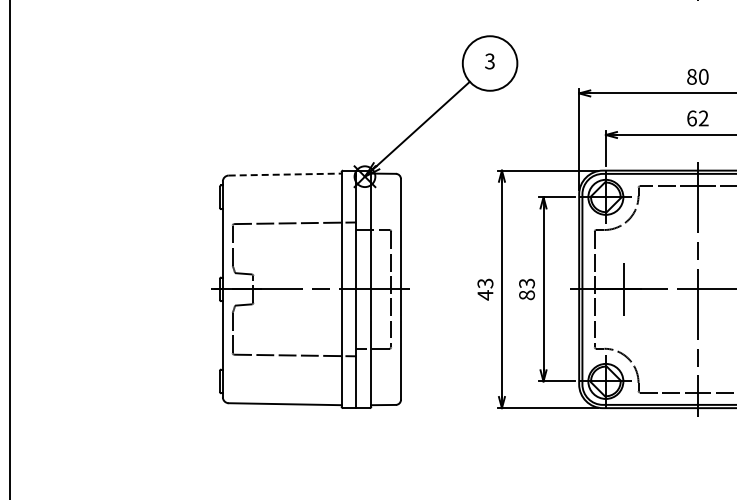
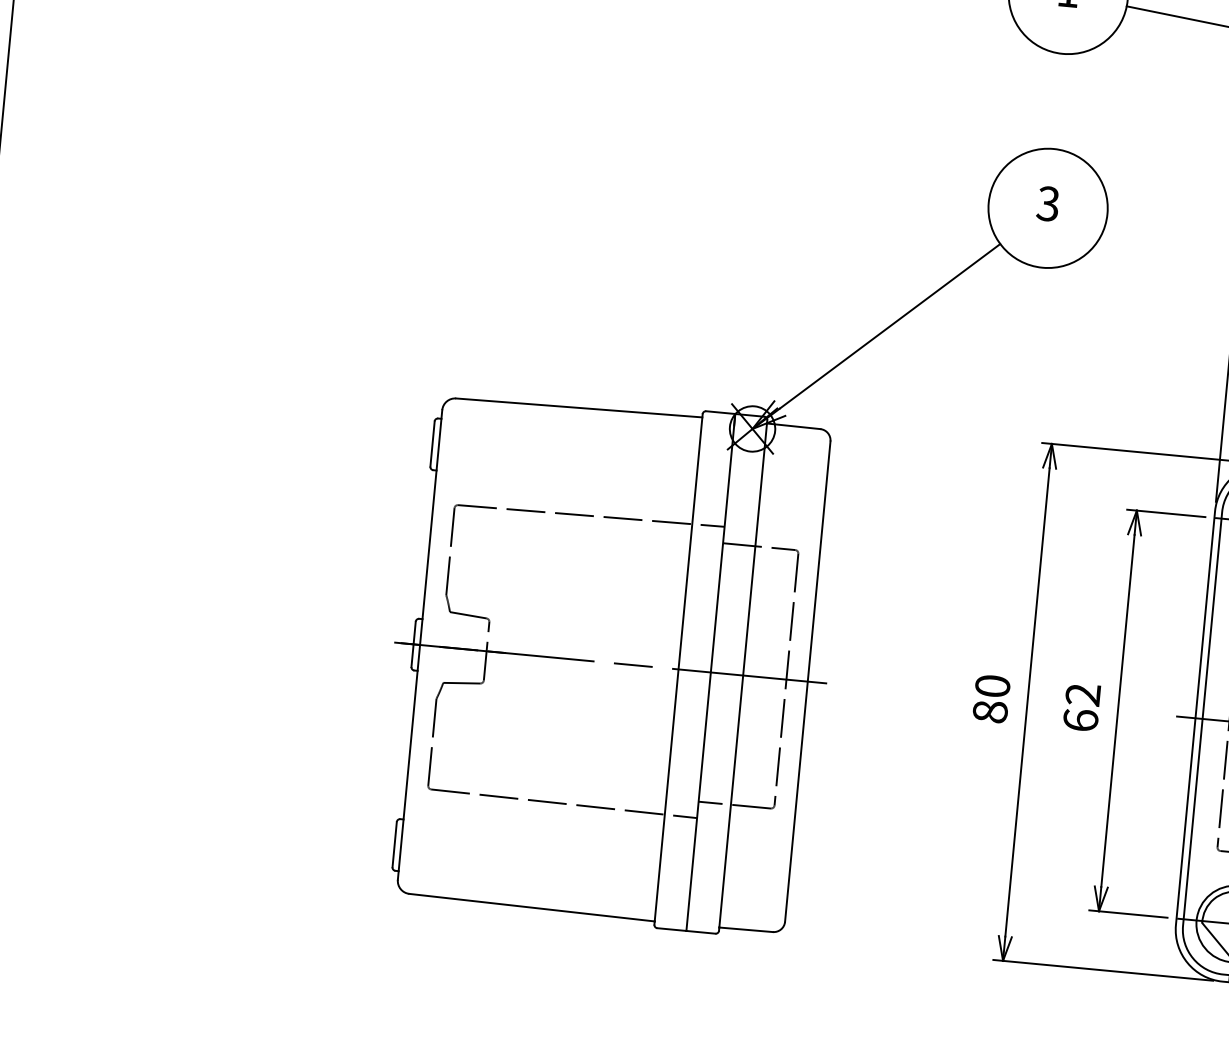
line: (285, 174) -> (580, 407), dashed -> solid
text: (485, 289) -> (991, 699), 43 -> 80
text: (526, 289) -> (1080, 707), 83 -> 62

